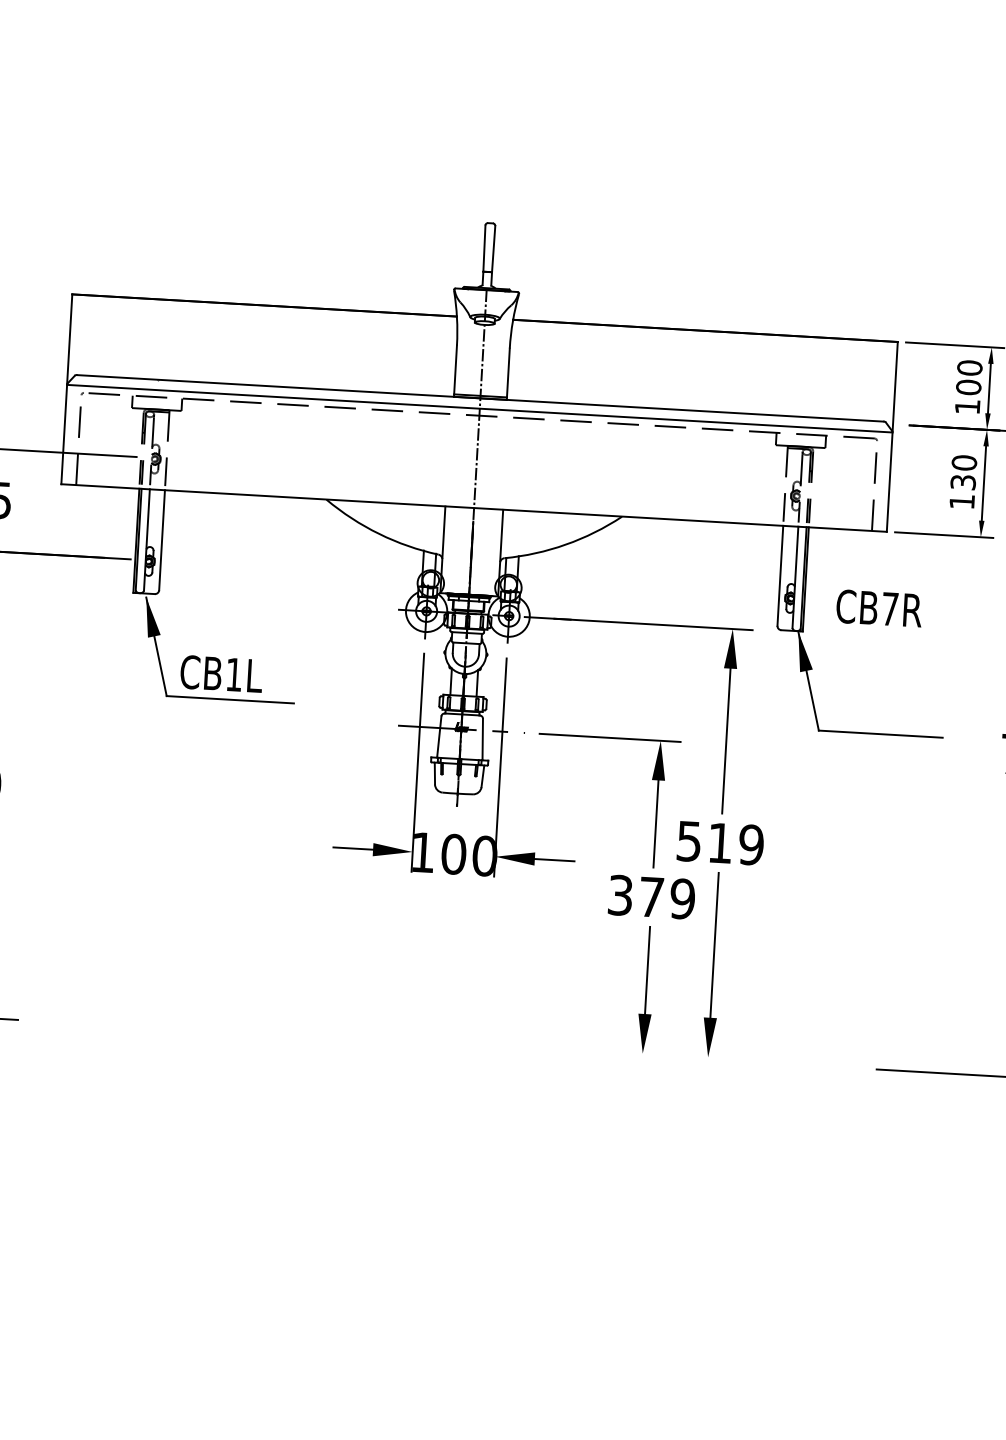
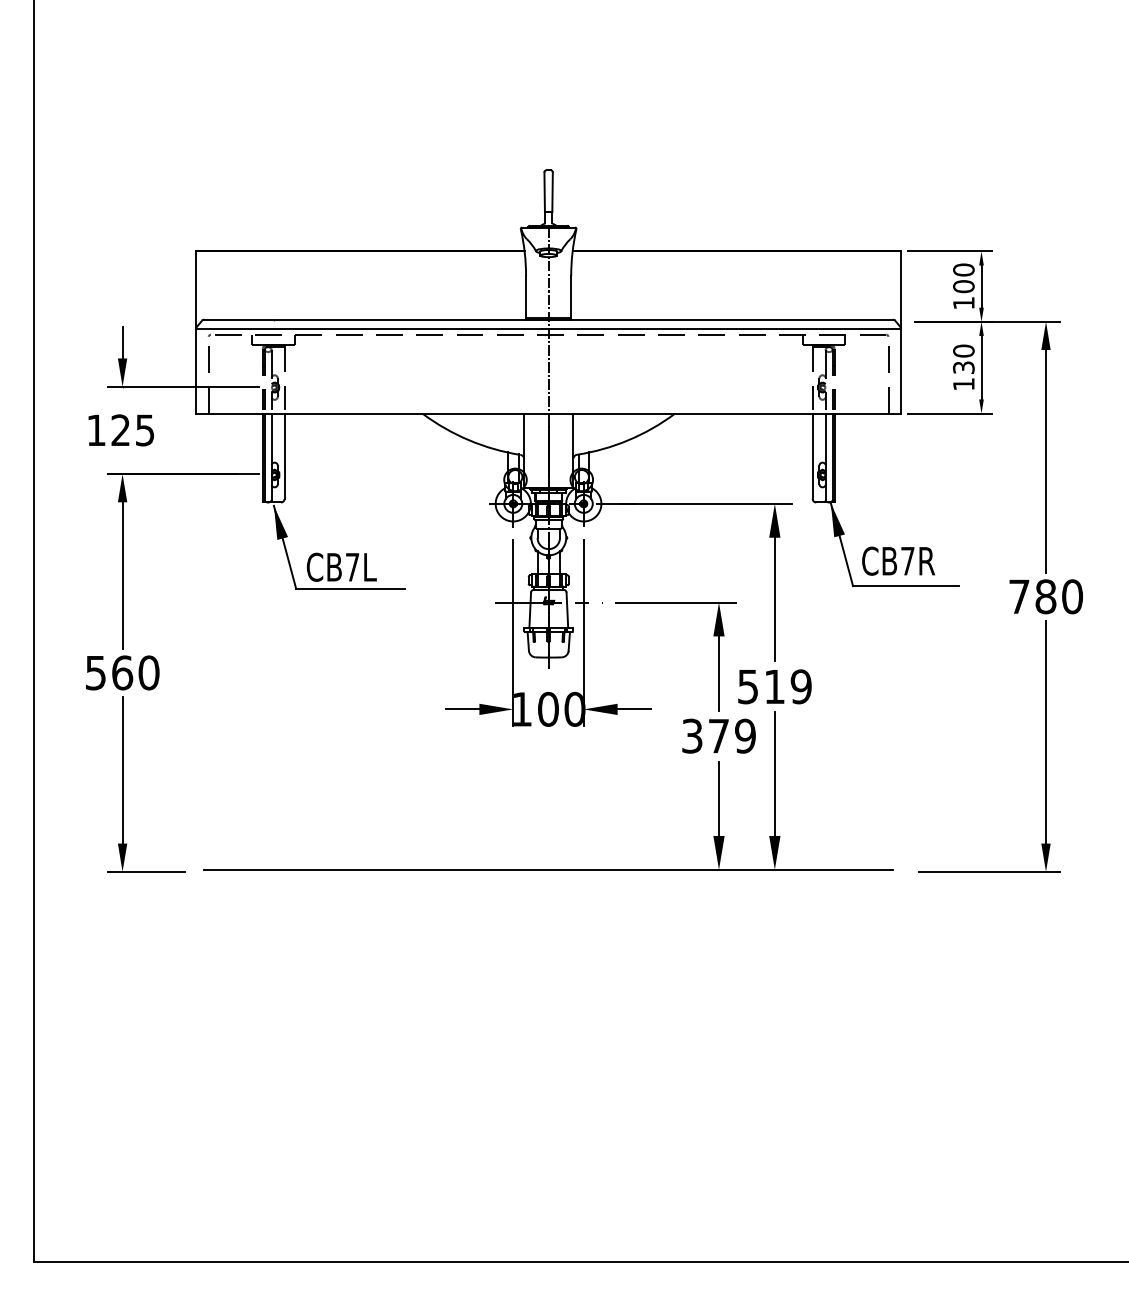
text: (879, 607) -> (898, 560), moved
text: (234, 675) -> (352, 567), CB1L -> CB7L
line: (443, 1041) -> (548, 869), added

